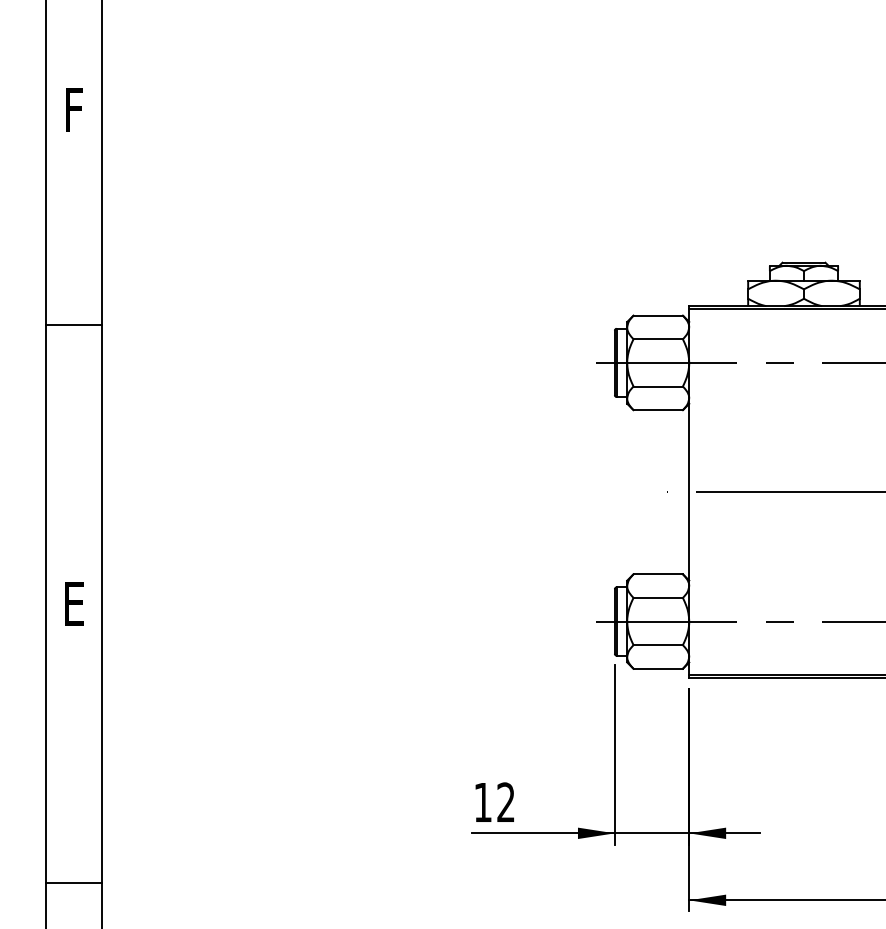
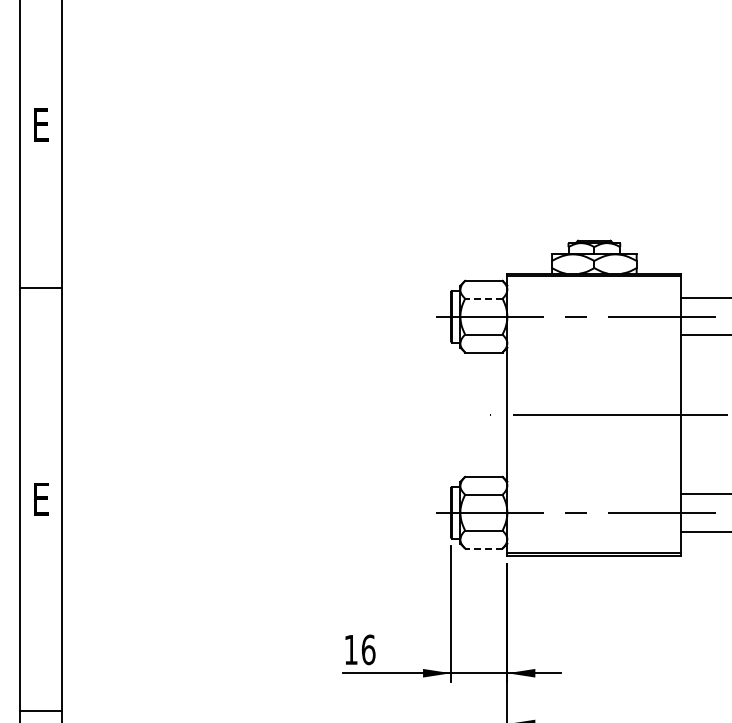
text: (74, 109) -> (41, 124), F -> E
line: (657, 338) -> (483, 298), solid -> dashed
line: (657, 668) -> (483, 548), solid -> dashed
text: (505, 802) -> (368, 649), 12 -> 16

